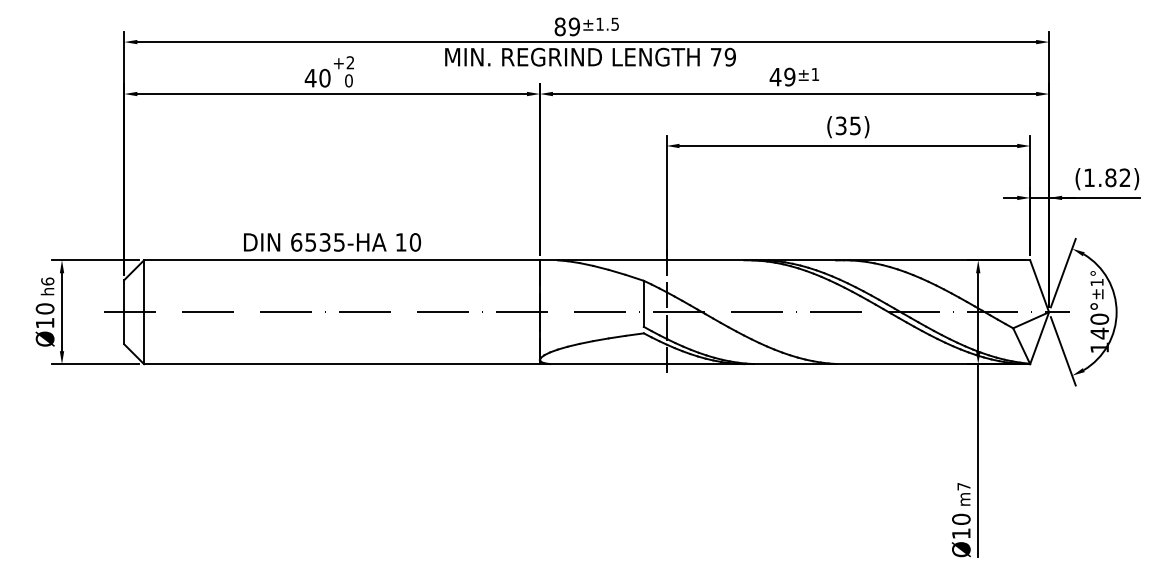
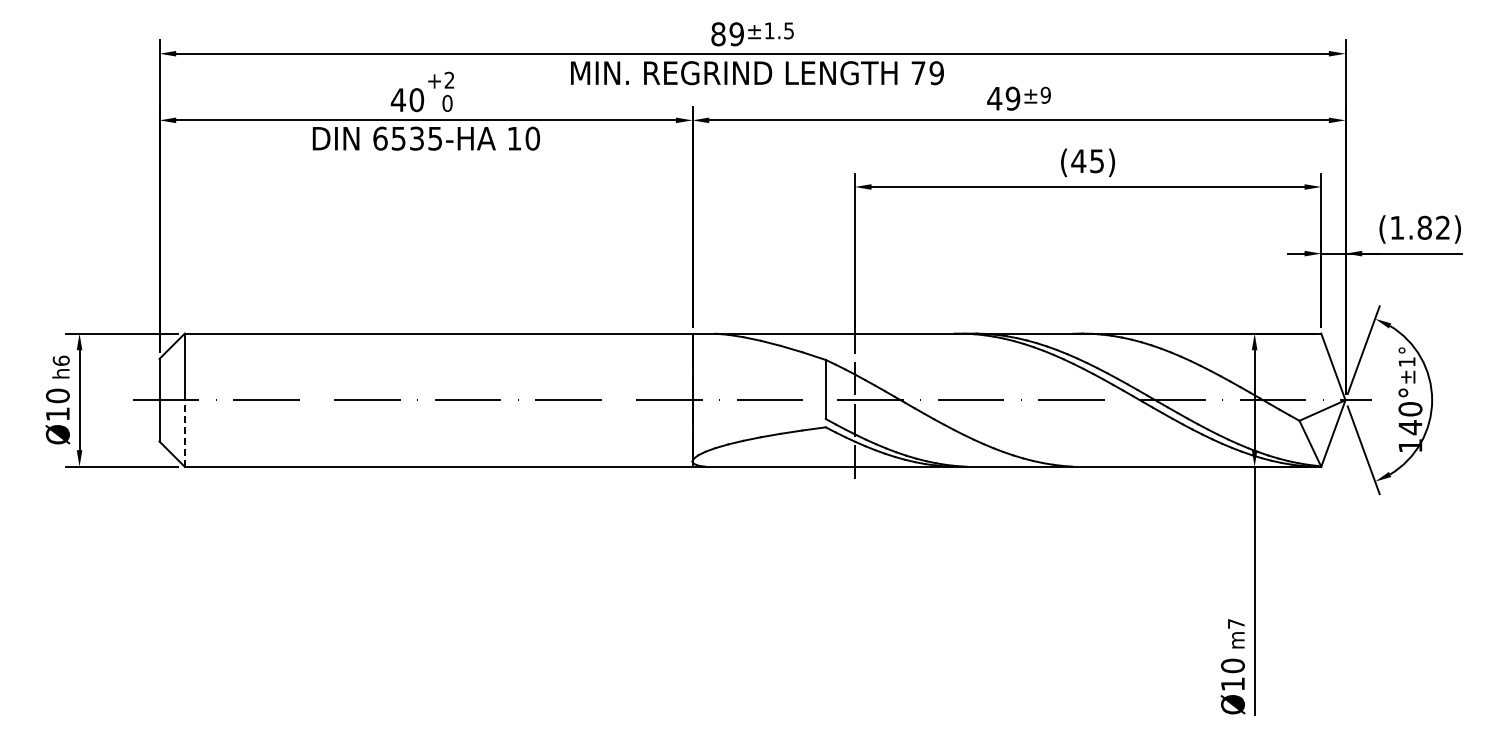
text: (815, 73) -> (1045, 94), ±1 -> ±9
text: (840, 126) -> (1078, 161), (35) -> (45)
text: (331, 242) -> (425, 138), moved
line: (143, 338) -> (184, 433), solid -> dashed

